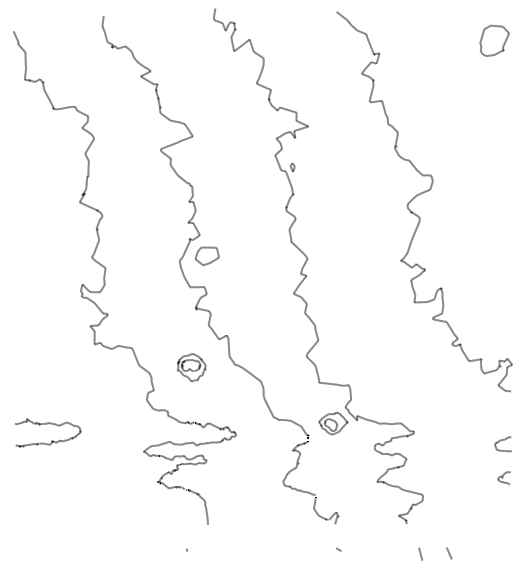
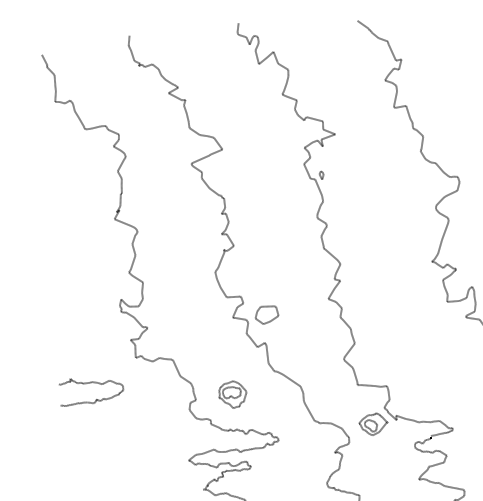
part: (206, 255) -> (266, 314), moved
part: (191, 367) -> (232, 394), moved
curve: (47, 424) -> (90, 383), moved

